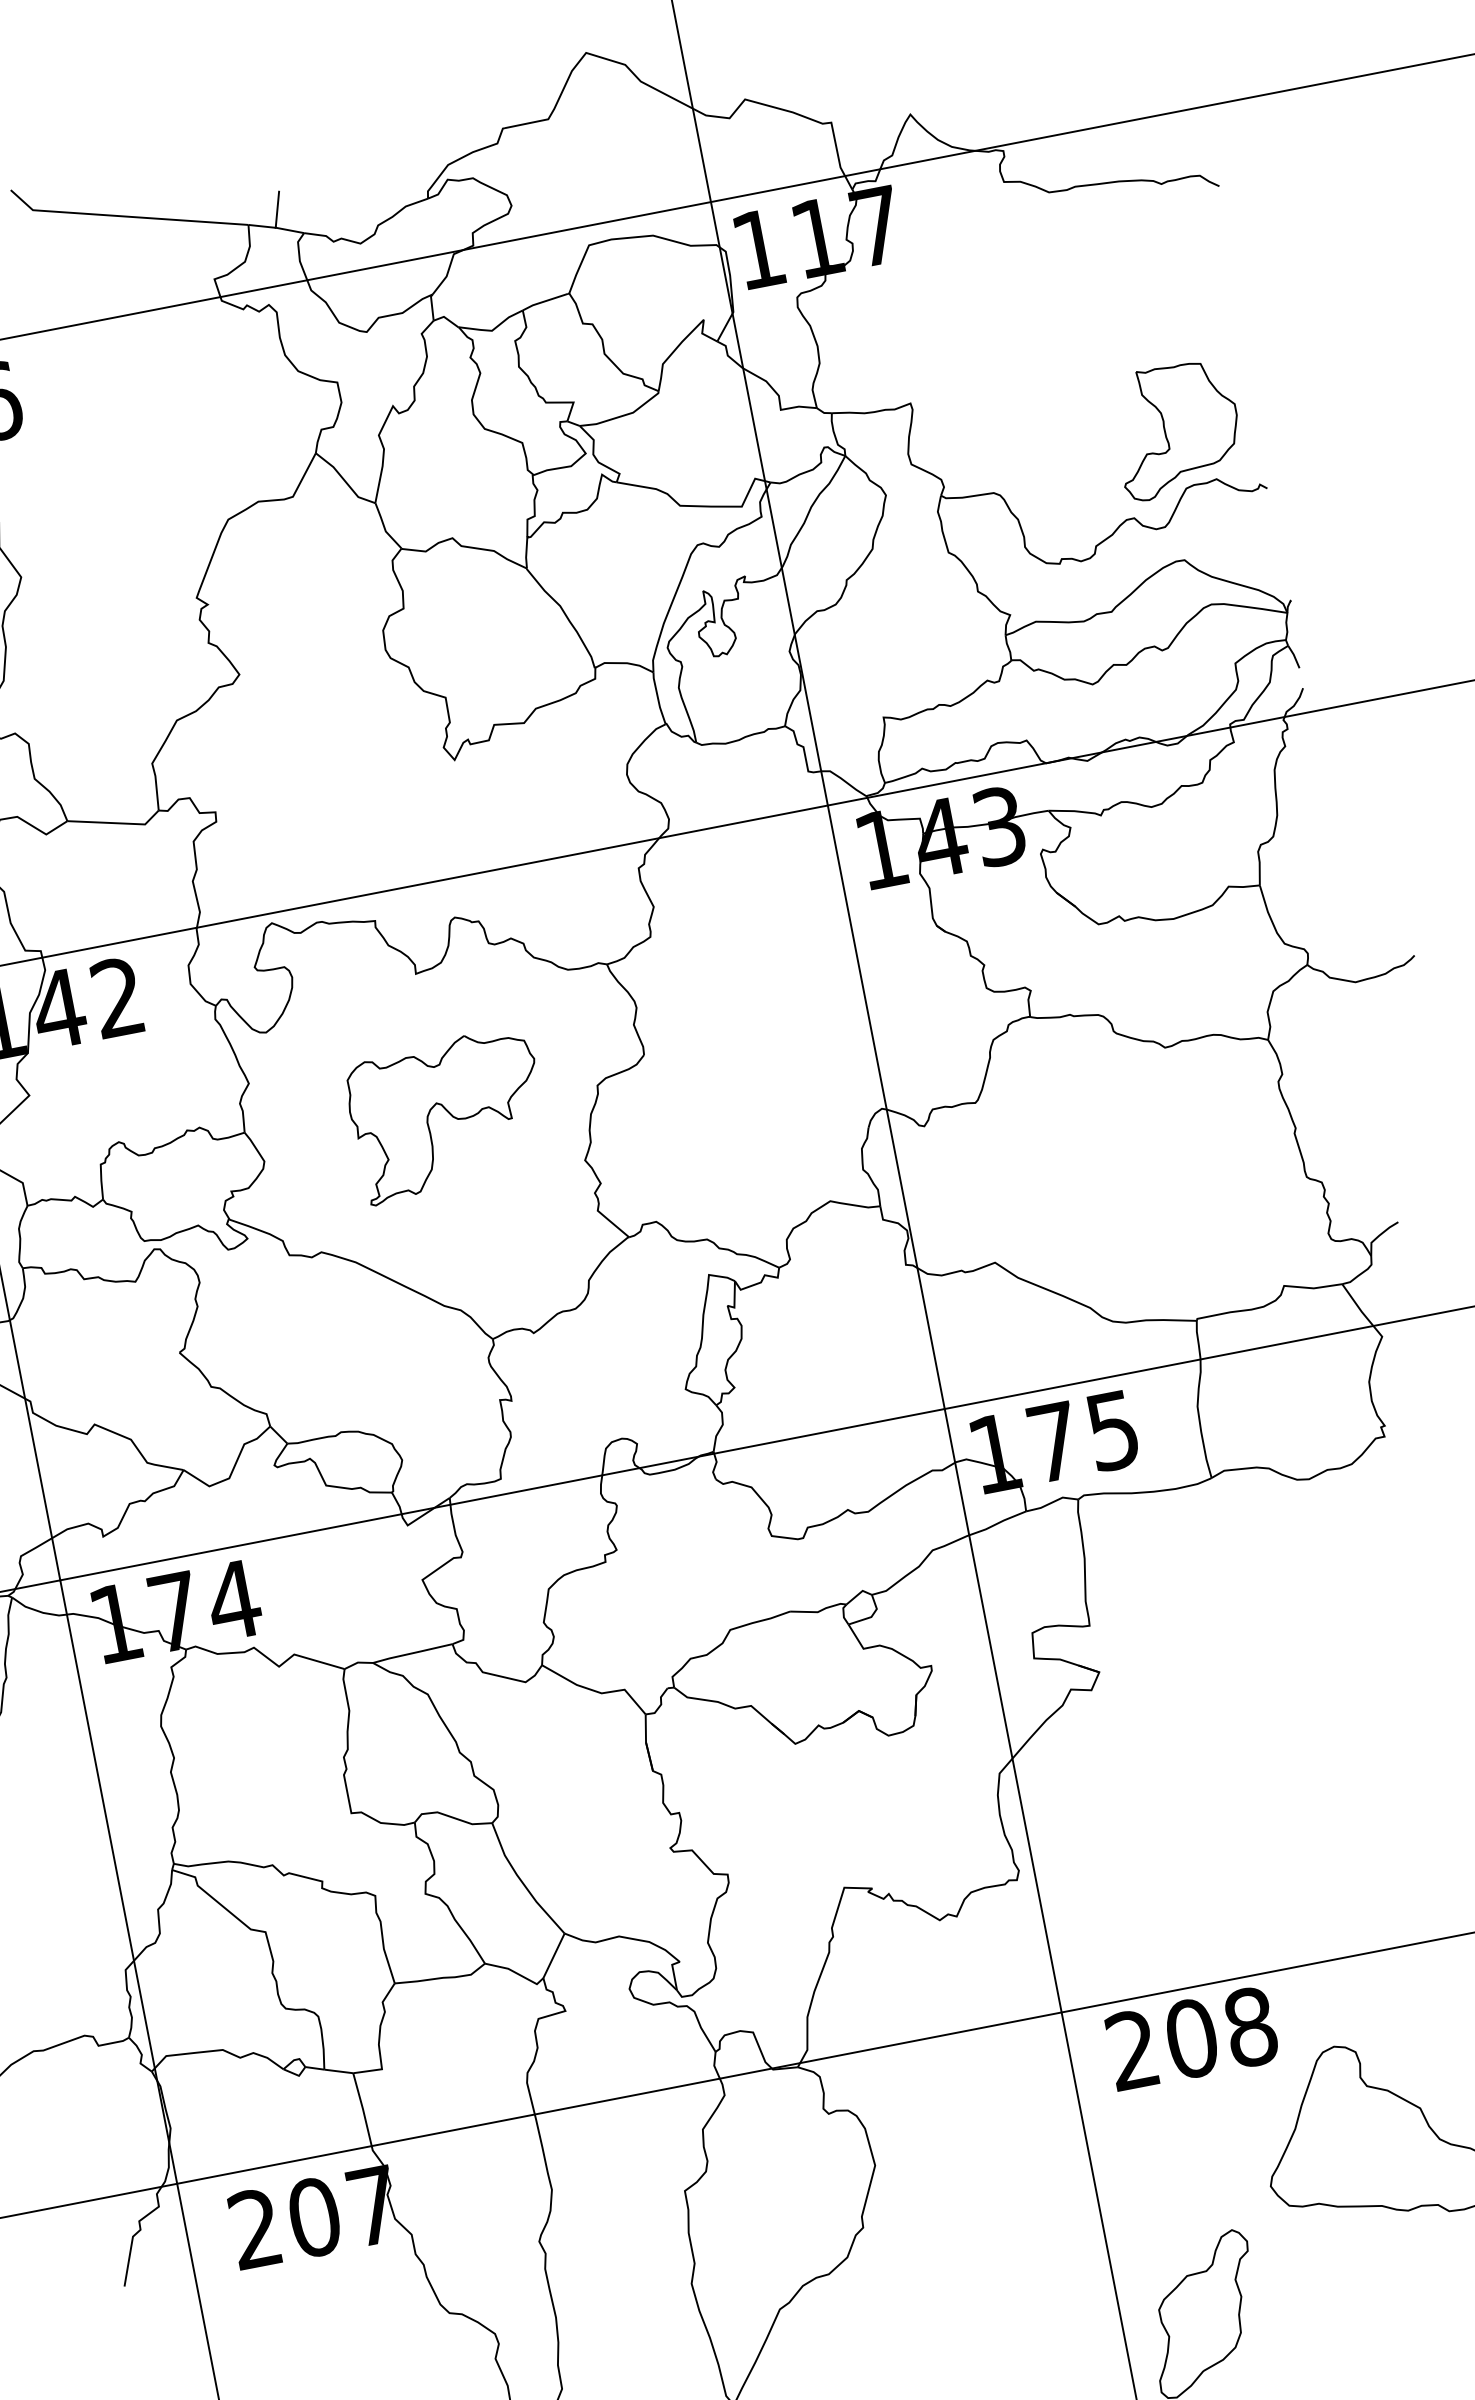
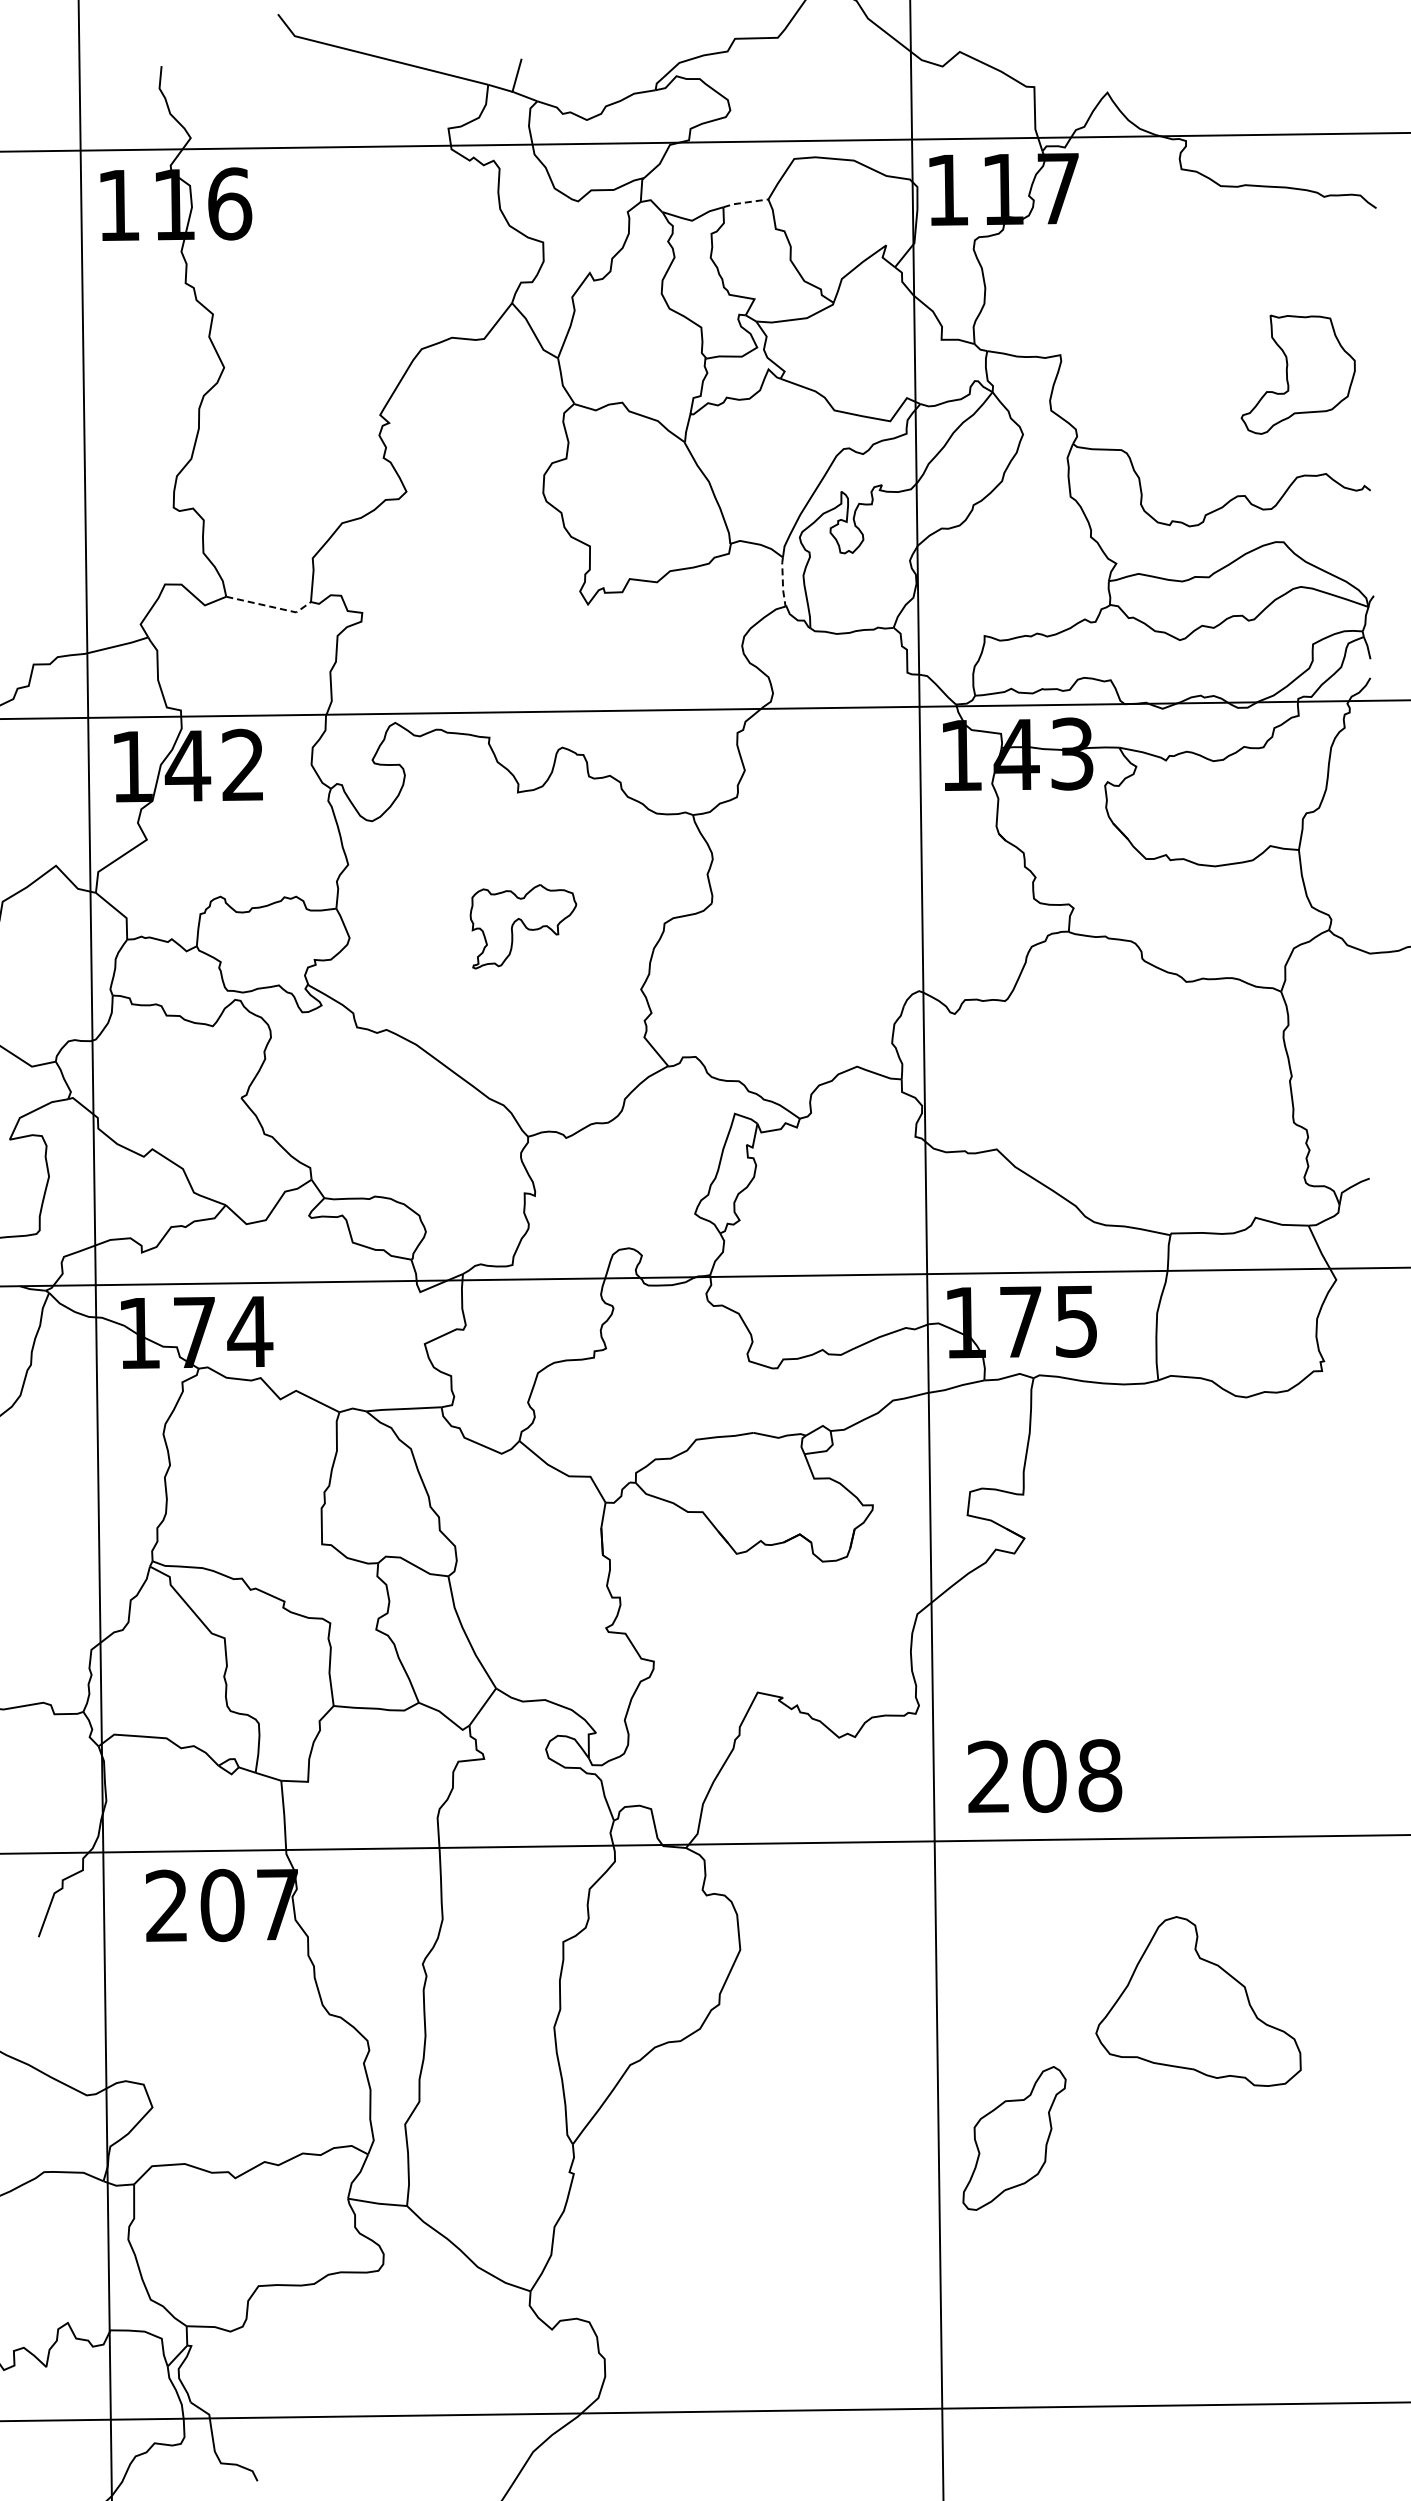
line: (544, 301) -> (744, 202), solid -> dashed
part: (1176, 429) -> (1297, 374), moved
line: (657, 699) -> (782, 582), solid -> dashed
line: (117, 822) -> (271, 606), solid -> dashed
part: (447, 1115) -> (523, 926), size x0.6
text: (1192, 2037) -> (1045, 1775), moved

